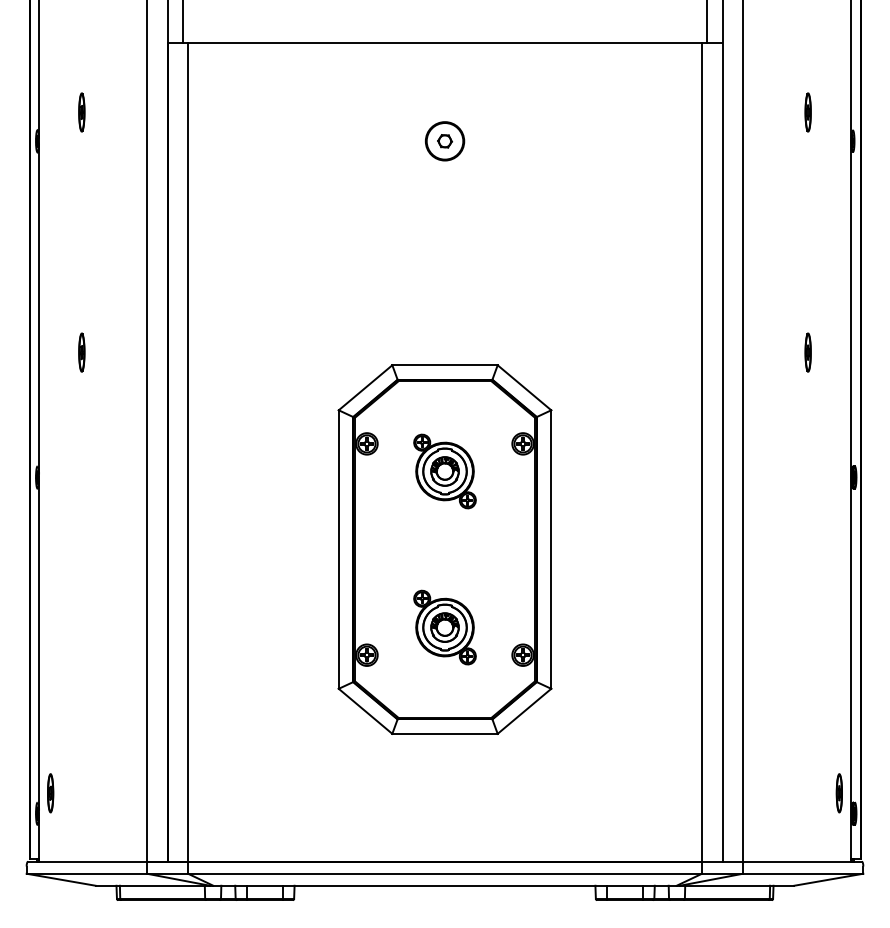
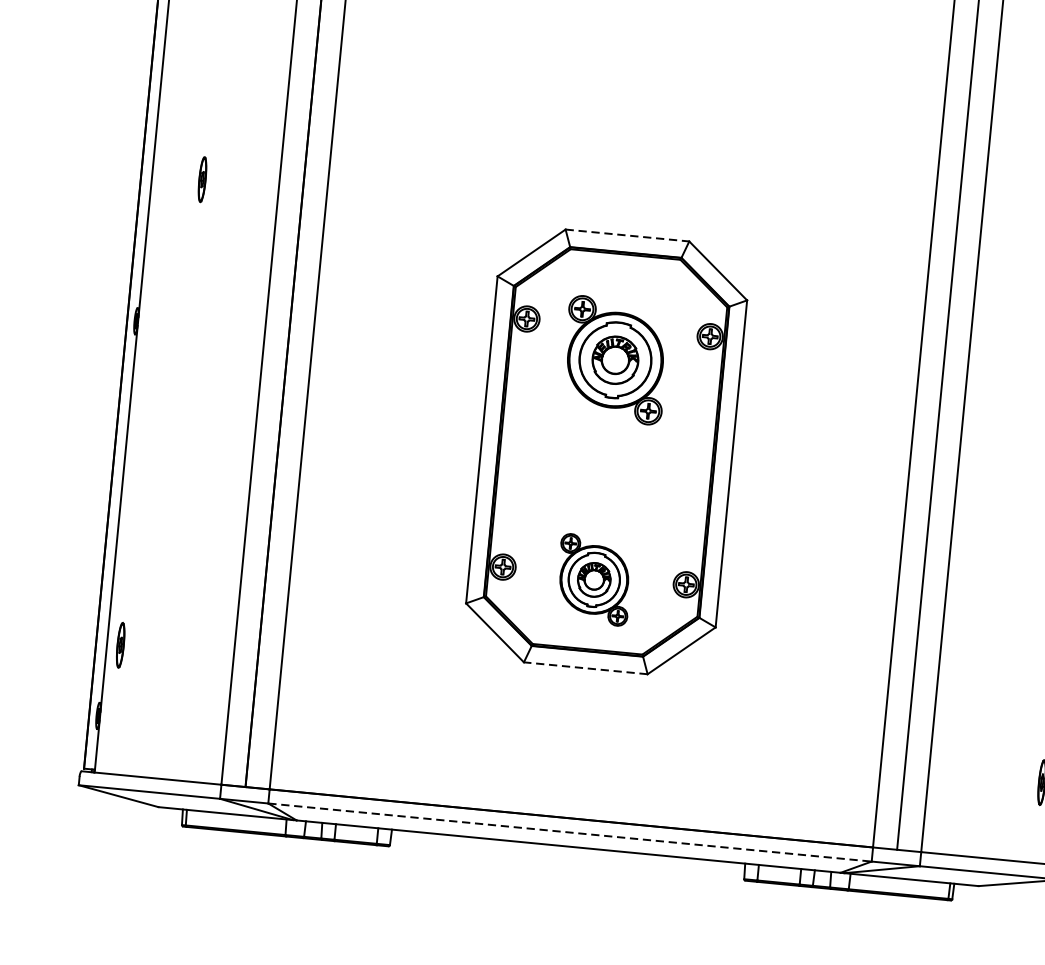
line: (445, 365) -> (627, 235), solid -> dashed
part: (444, 471) -> (614, 360), size x1.4
part: (444, 627) -> (593, 579), moved
line: (445, 733) -> (586, 667), solid -> dashed
part: (50, 793) -> (120, 645), moved
line: (445, 873) -> (570, 832), solid -> dashed

